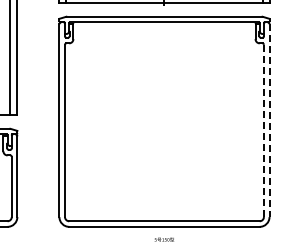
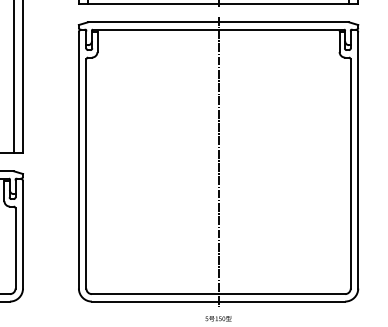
line: (164, 121) -> (218, 161), added
line: (269, 121) -> (358, 161), dashed -> solid
line: (263, 131) -> (350, 174), dashed -> solid

